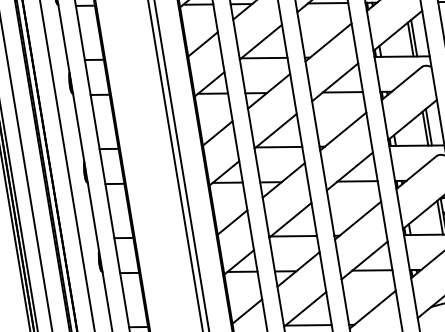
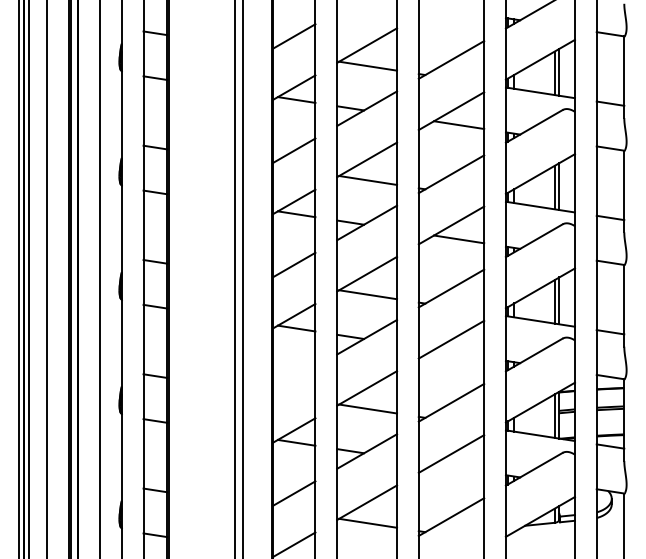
line: (357, 181) -> (459, 353), removed
line: (232, 222) -> (294, 379), removed
line: (372, 270) -> (459, 467), removed

